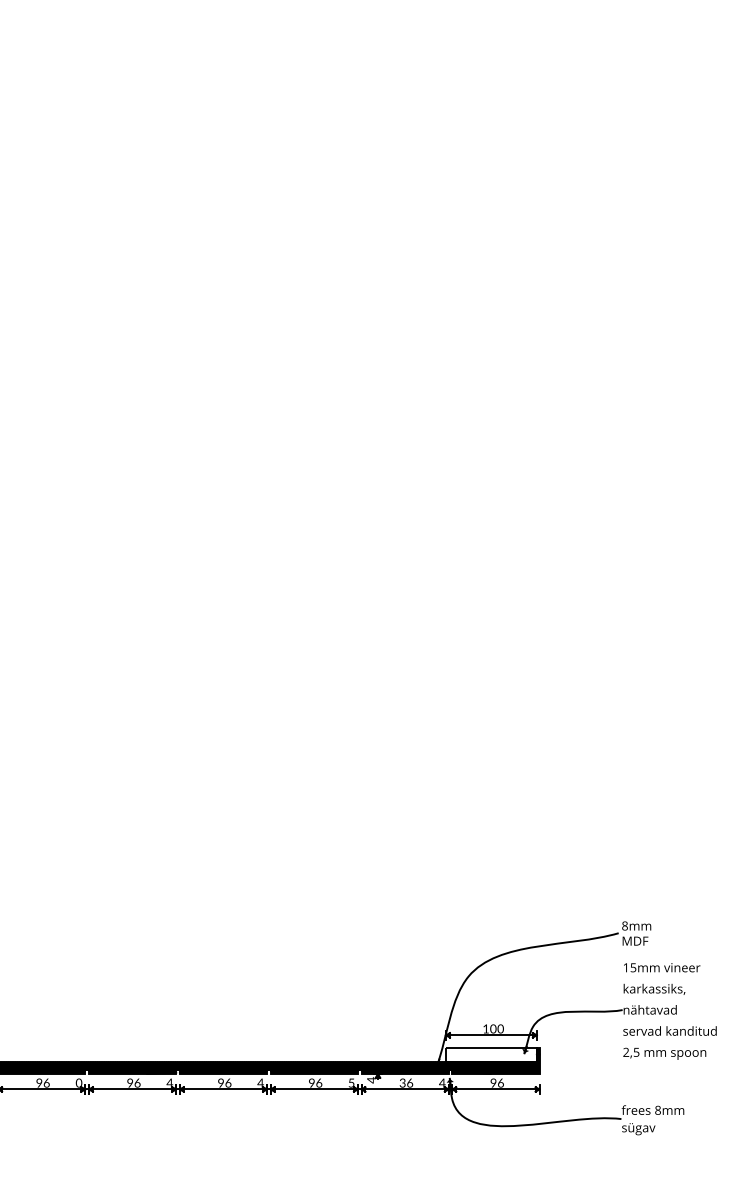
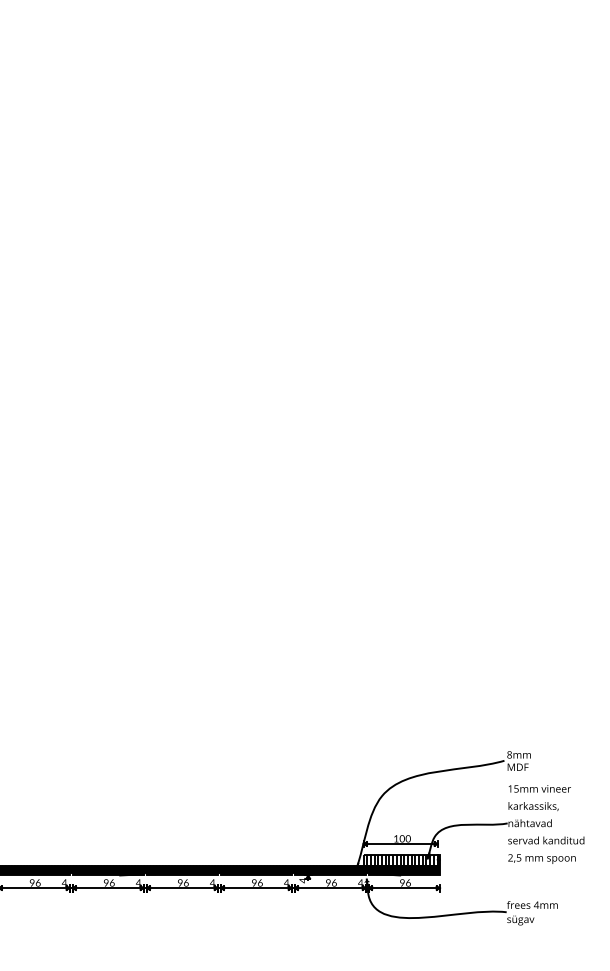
hatch: (493, 1055) -> (402, 860), added
text: (78, 1082) -> (64, 882), 0 -> 4
text: (351, 1082) -> (286, 882), 5 -> 4
text: (402, 1083) -> (328, 883), 36 -> 96
text: (657, 1109) -> (536, 904), 8mm -> 4mm

